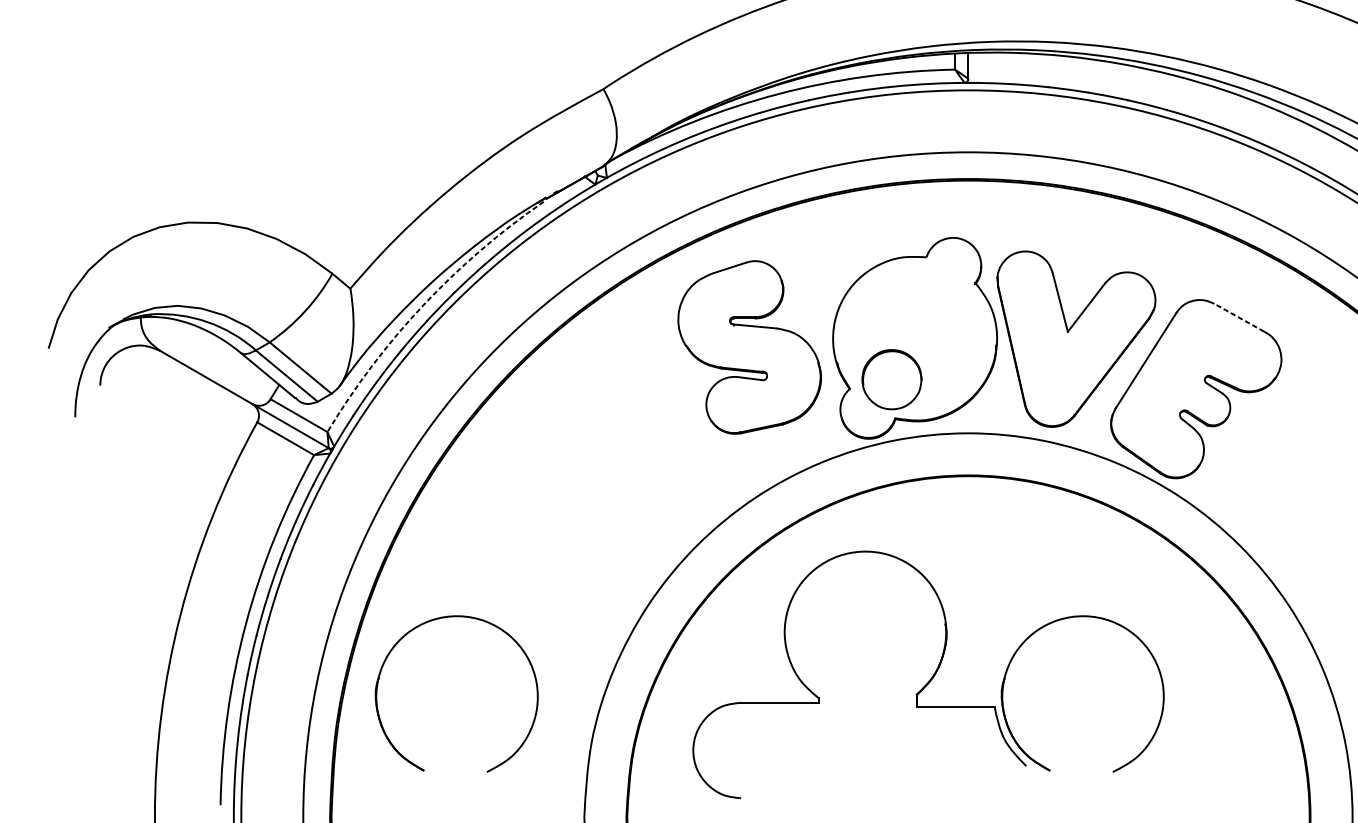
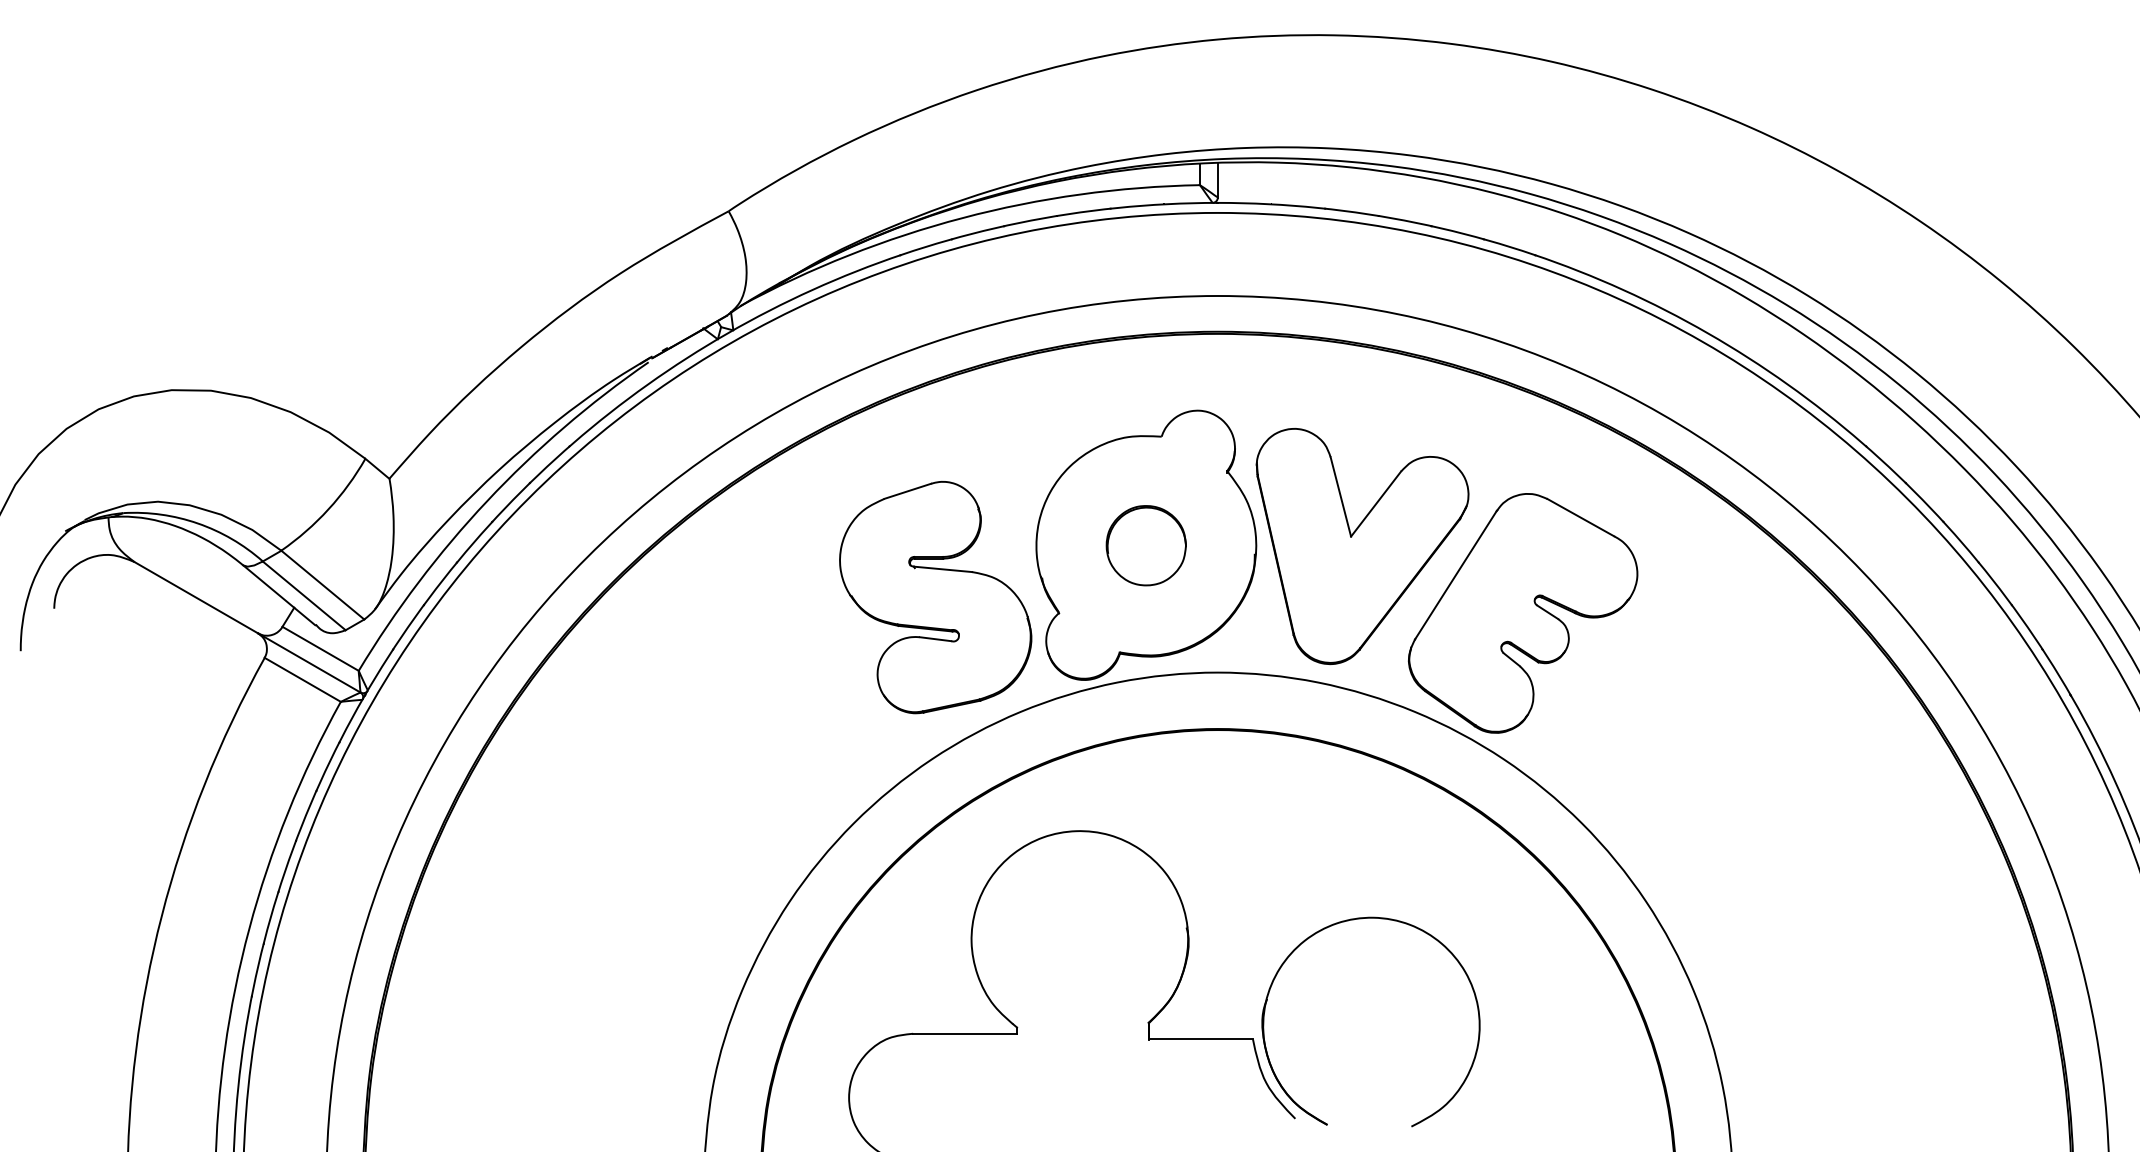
arc: (423, 305) -> (487, 501), dashed -> solid
line: (1239, 317) -> (1580, 517), dashed -> solid
part: (749, 347) -> (935, 597), moved
part: (891, 379) -> (1145, 545), moved
part: (450, 617) -> (523, 919), removed

